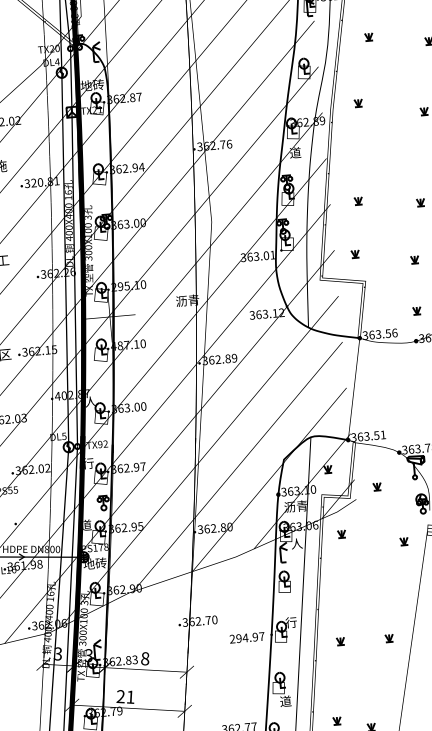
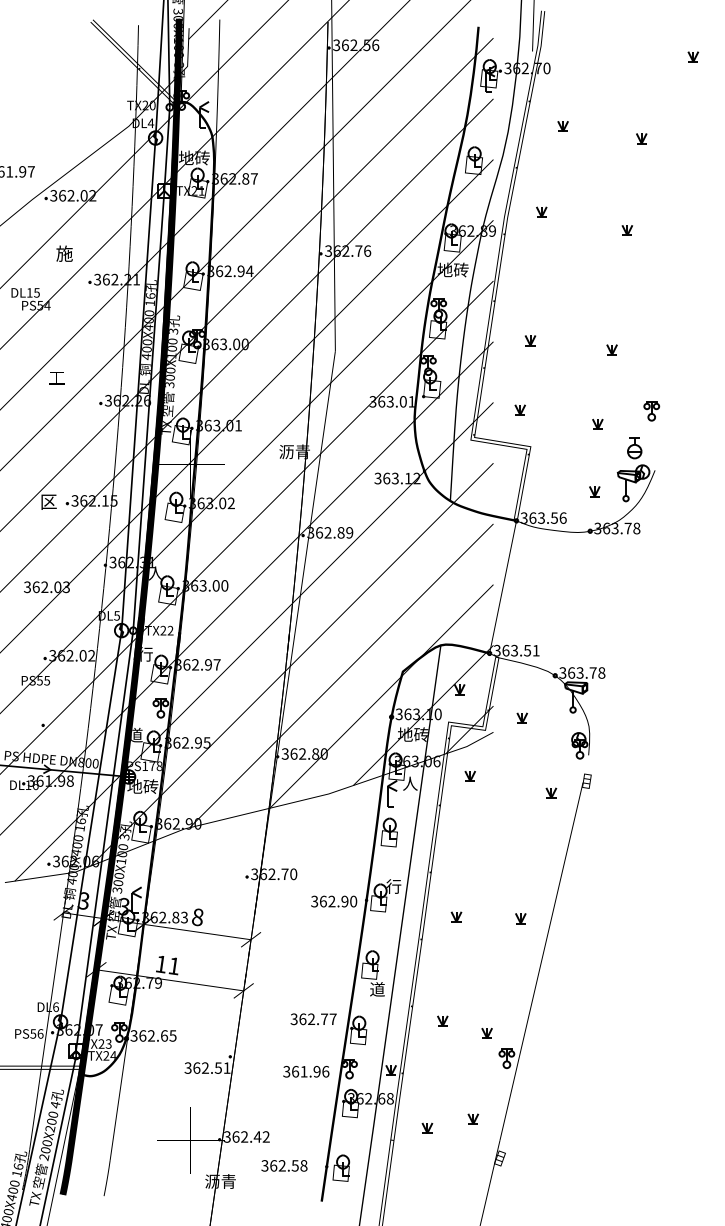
text: (294, 152) -> (452, 269), 道 -> 地砖
text: (41, 182) -> (116, 279), 320.81 -> 362.21
text: (129, 285) -> (219, 425), 295.10 -> 363.01
text: (128, 345) -> (211, 503), 487.10 -> 363.02
text: (72, 395) -> (132, 562), 402.87 -> 362.31
text: (100, 444) -> (163, 630), TX92 -> TX22
text: (296, 506) -> (413, 734), 沥青 -> 地砖
text: (247, 637) -> (334, 901), 294.97 -> 362.90
text: (120, 696) -> (160, 964), 21 -> 11

